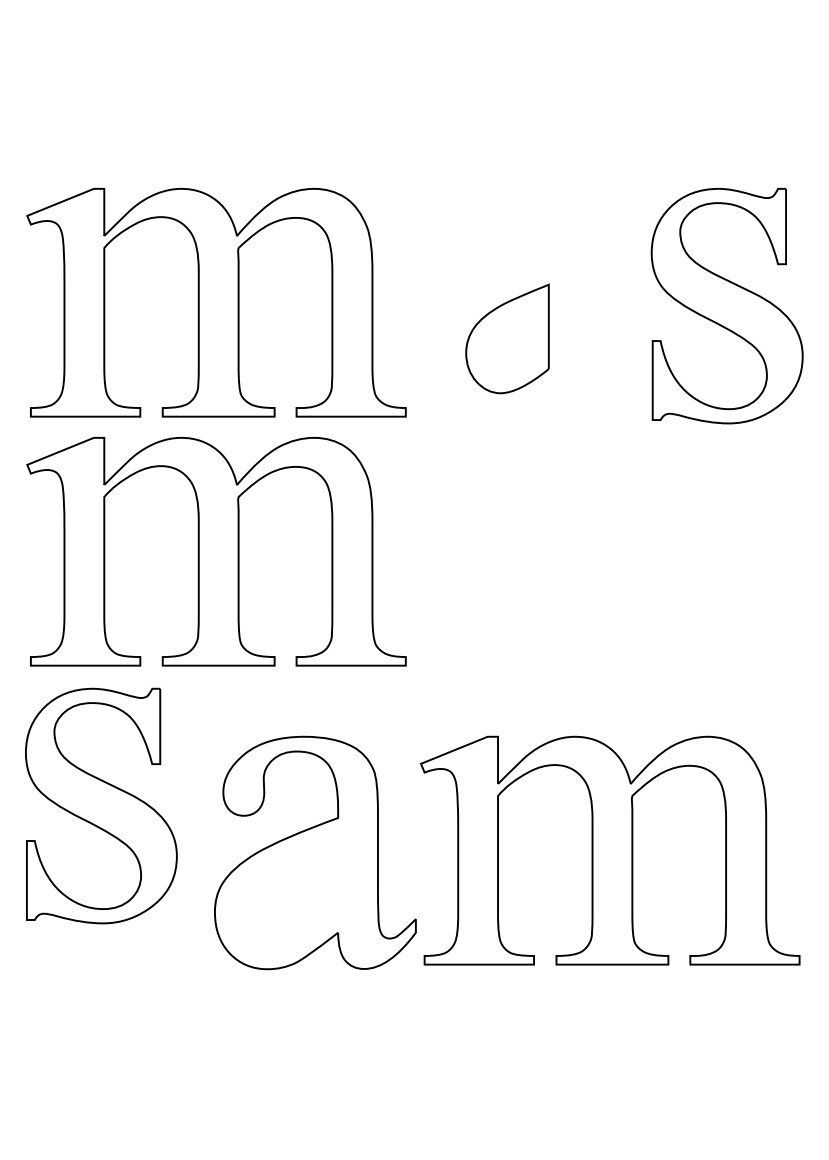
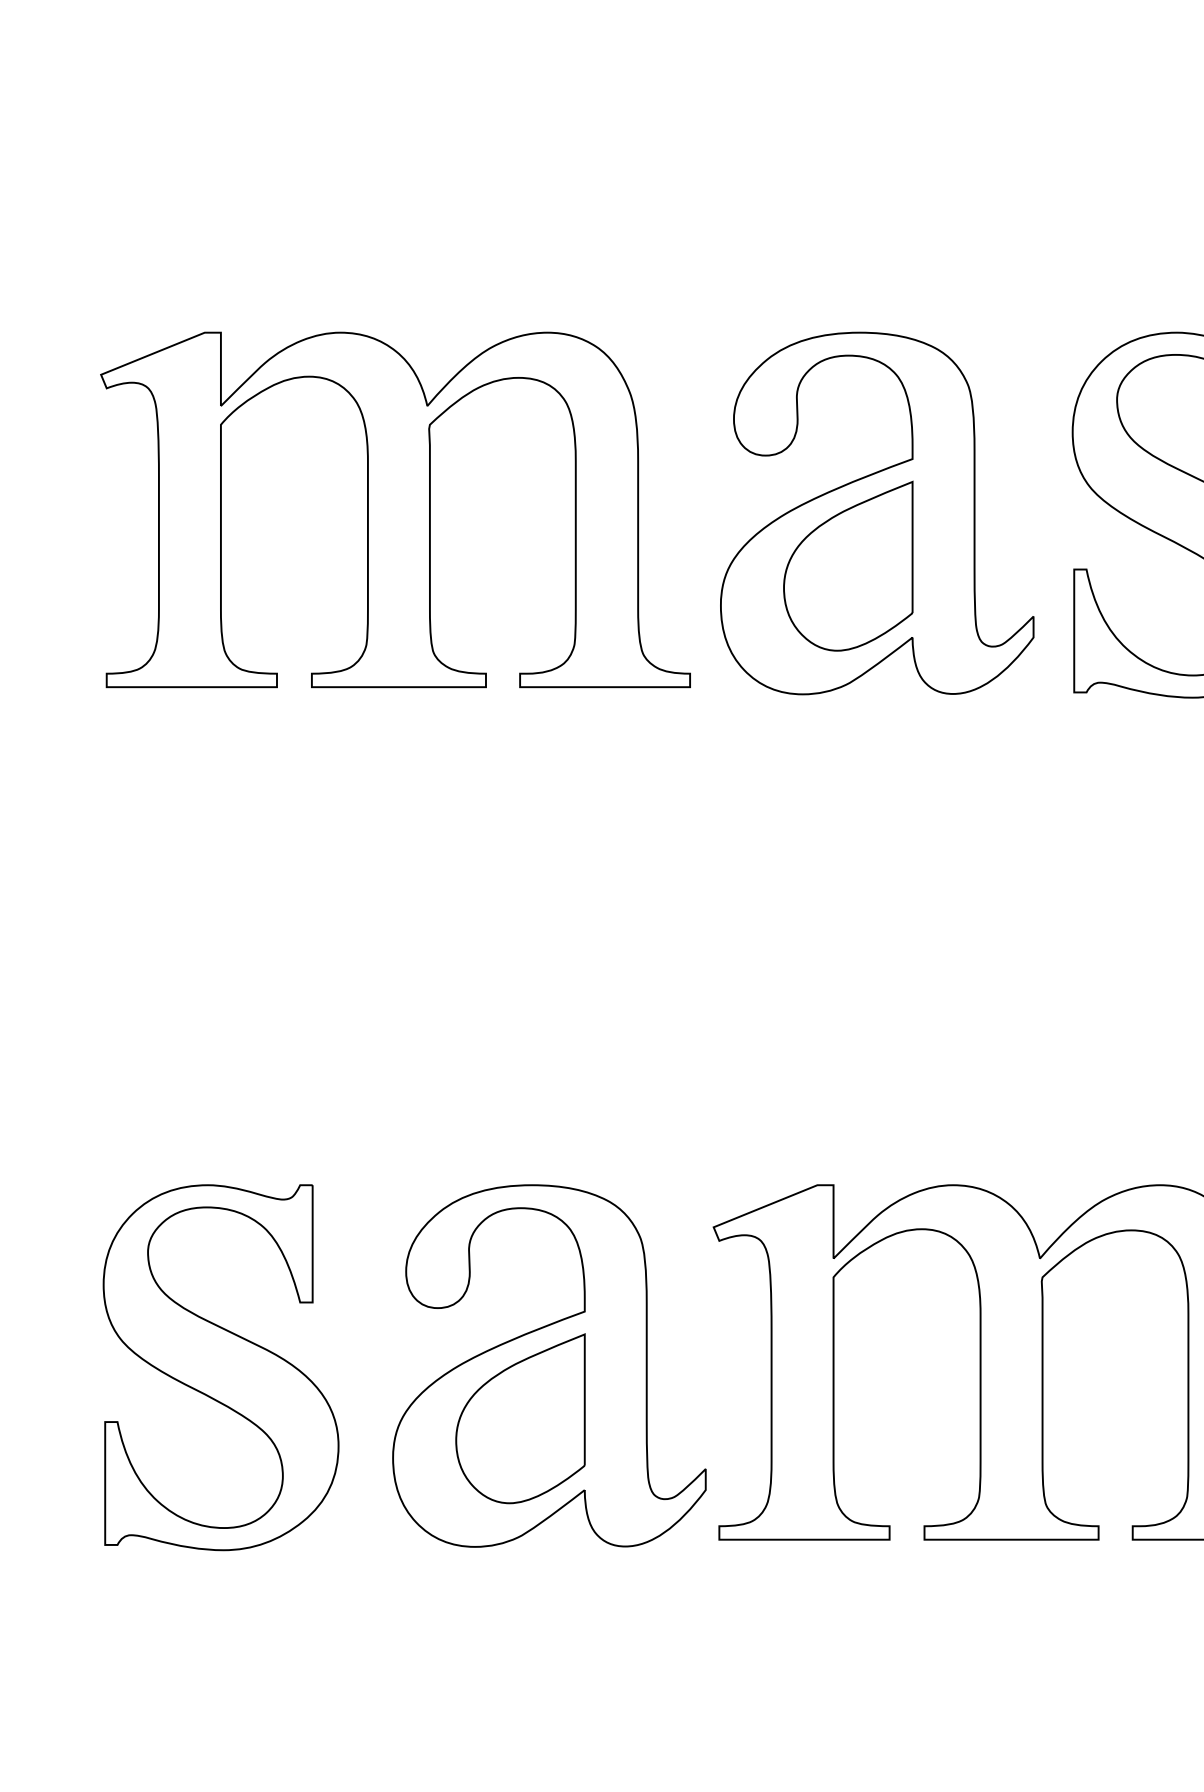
part: (525, 305) -> (876, 514), added
part: (216, 551) -> (395, 896), removed
part: (101, 805) -> (221, 1366), moved
part: (296, 886) -> (519, 1418), added

